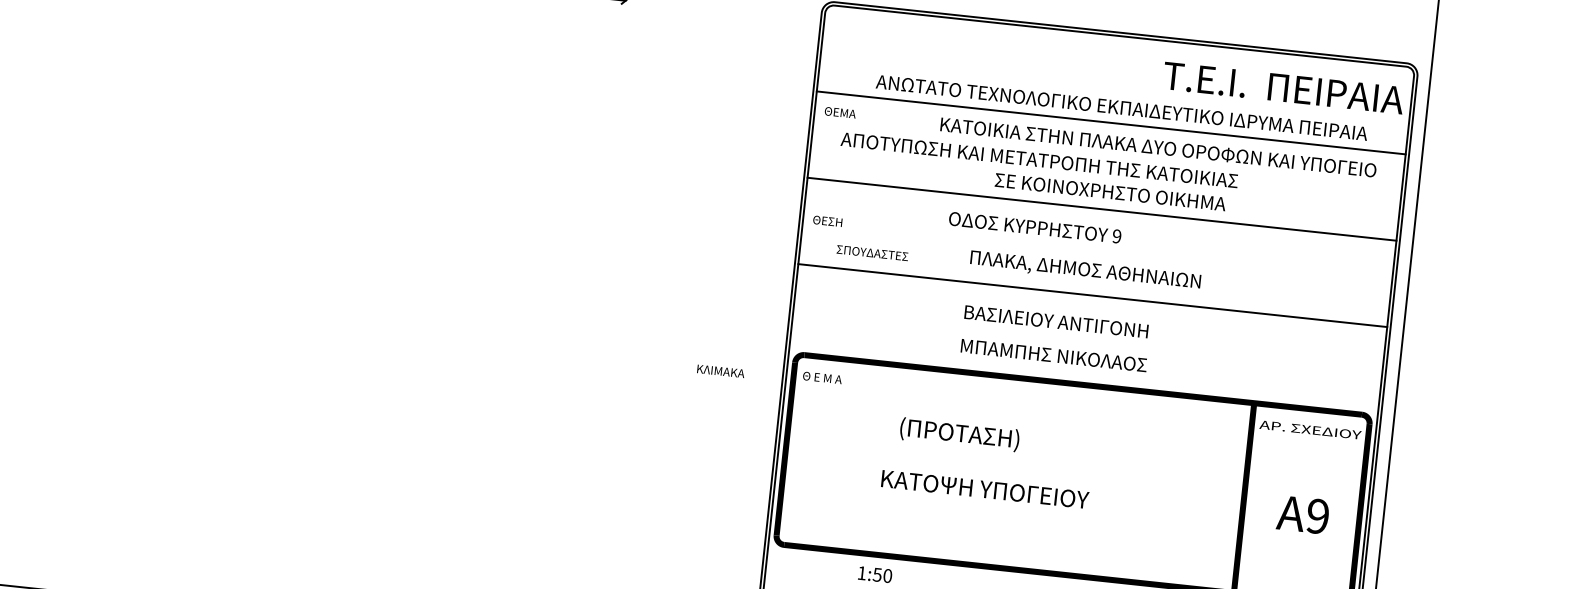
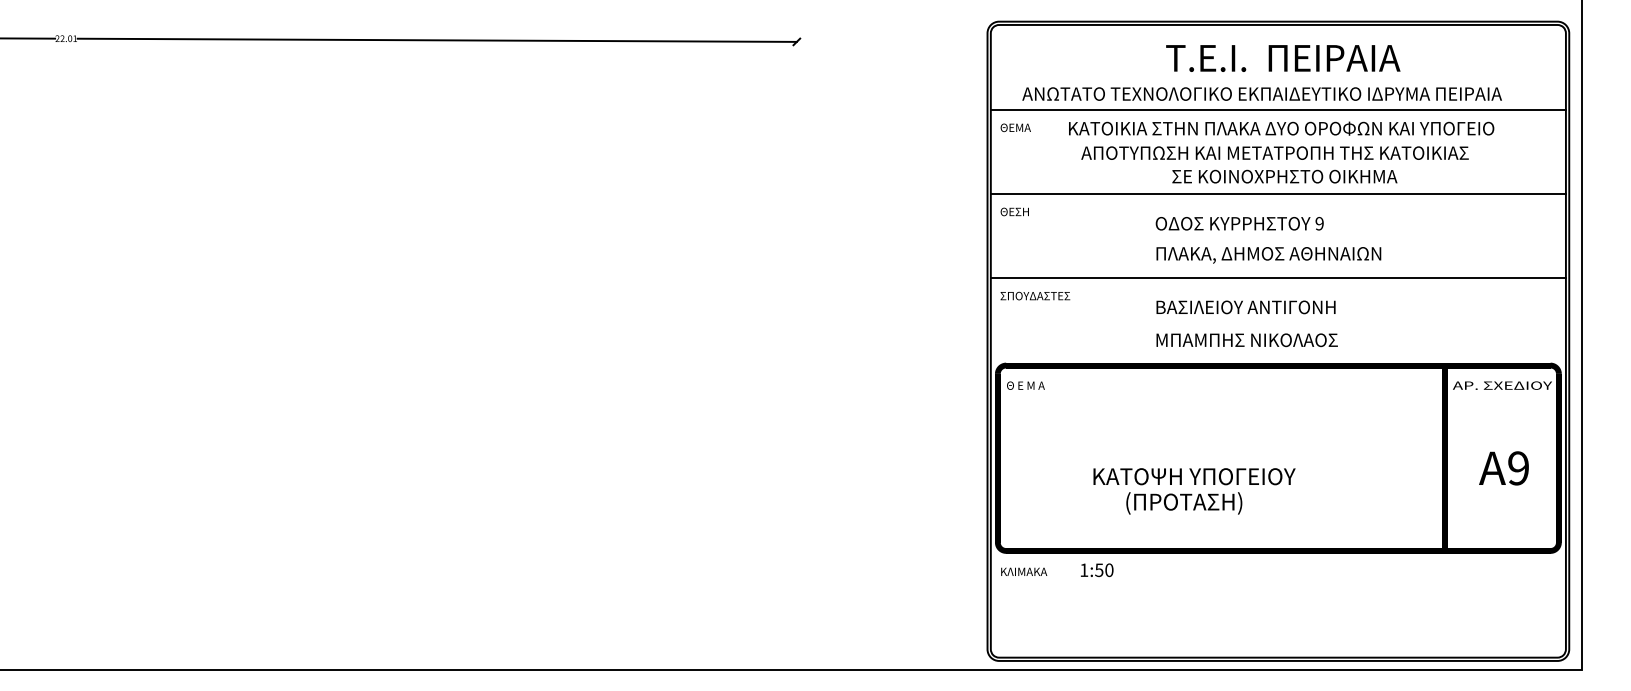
text: (1283, 88) -> (1283, 58), moved
text: (1121, 107) -> (1261, 93), moved
text: (1158, 147) -> (1281, 128), moved
text: (1039, 159) -> (1274, 152), moved
text: (827, 220) -> (1014, 211), moved
text: (1034, 227) -> (1239, 223), moved
text: (872, 252) -> (1035, 295), moved
text: (721, 371) -> (1024, 571), moved
text: (959, 434) -> (1184, 503), moved

